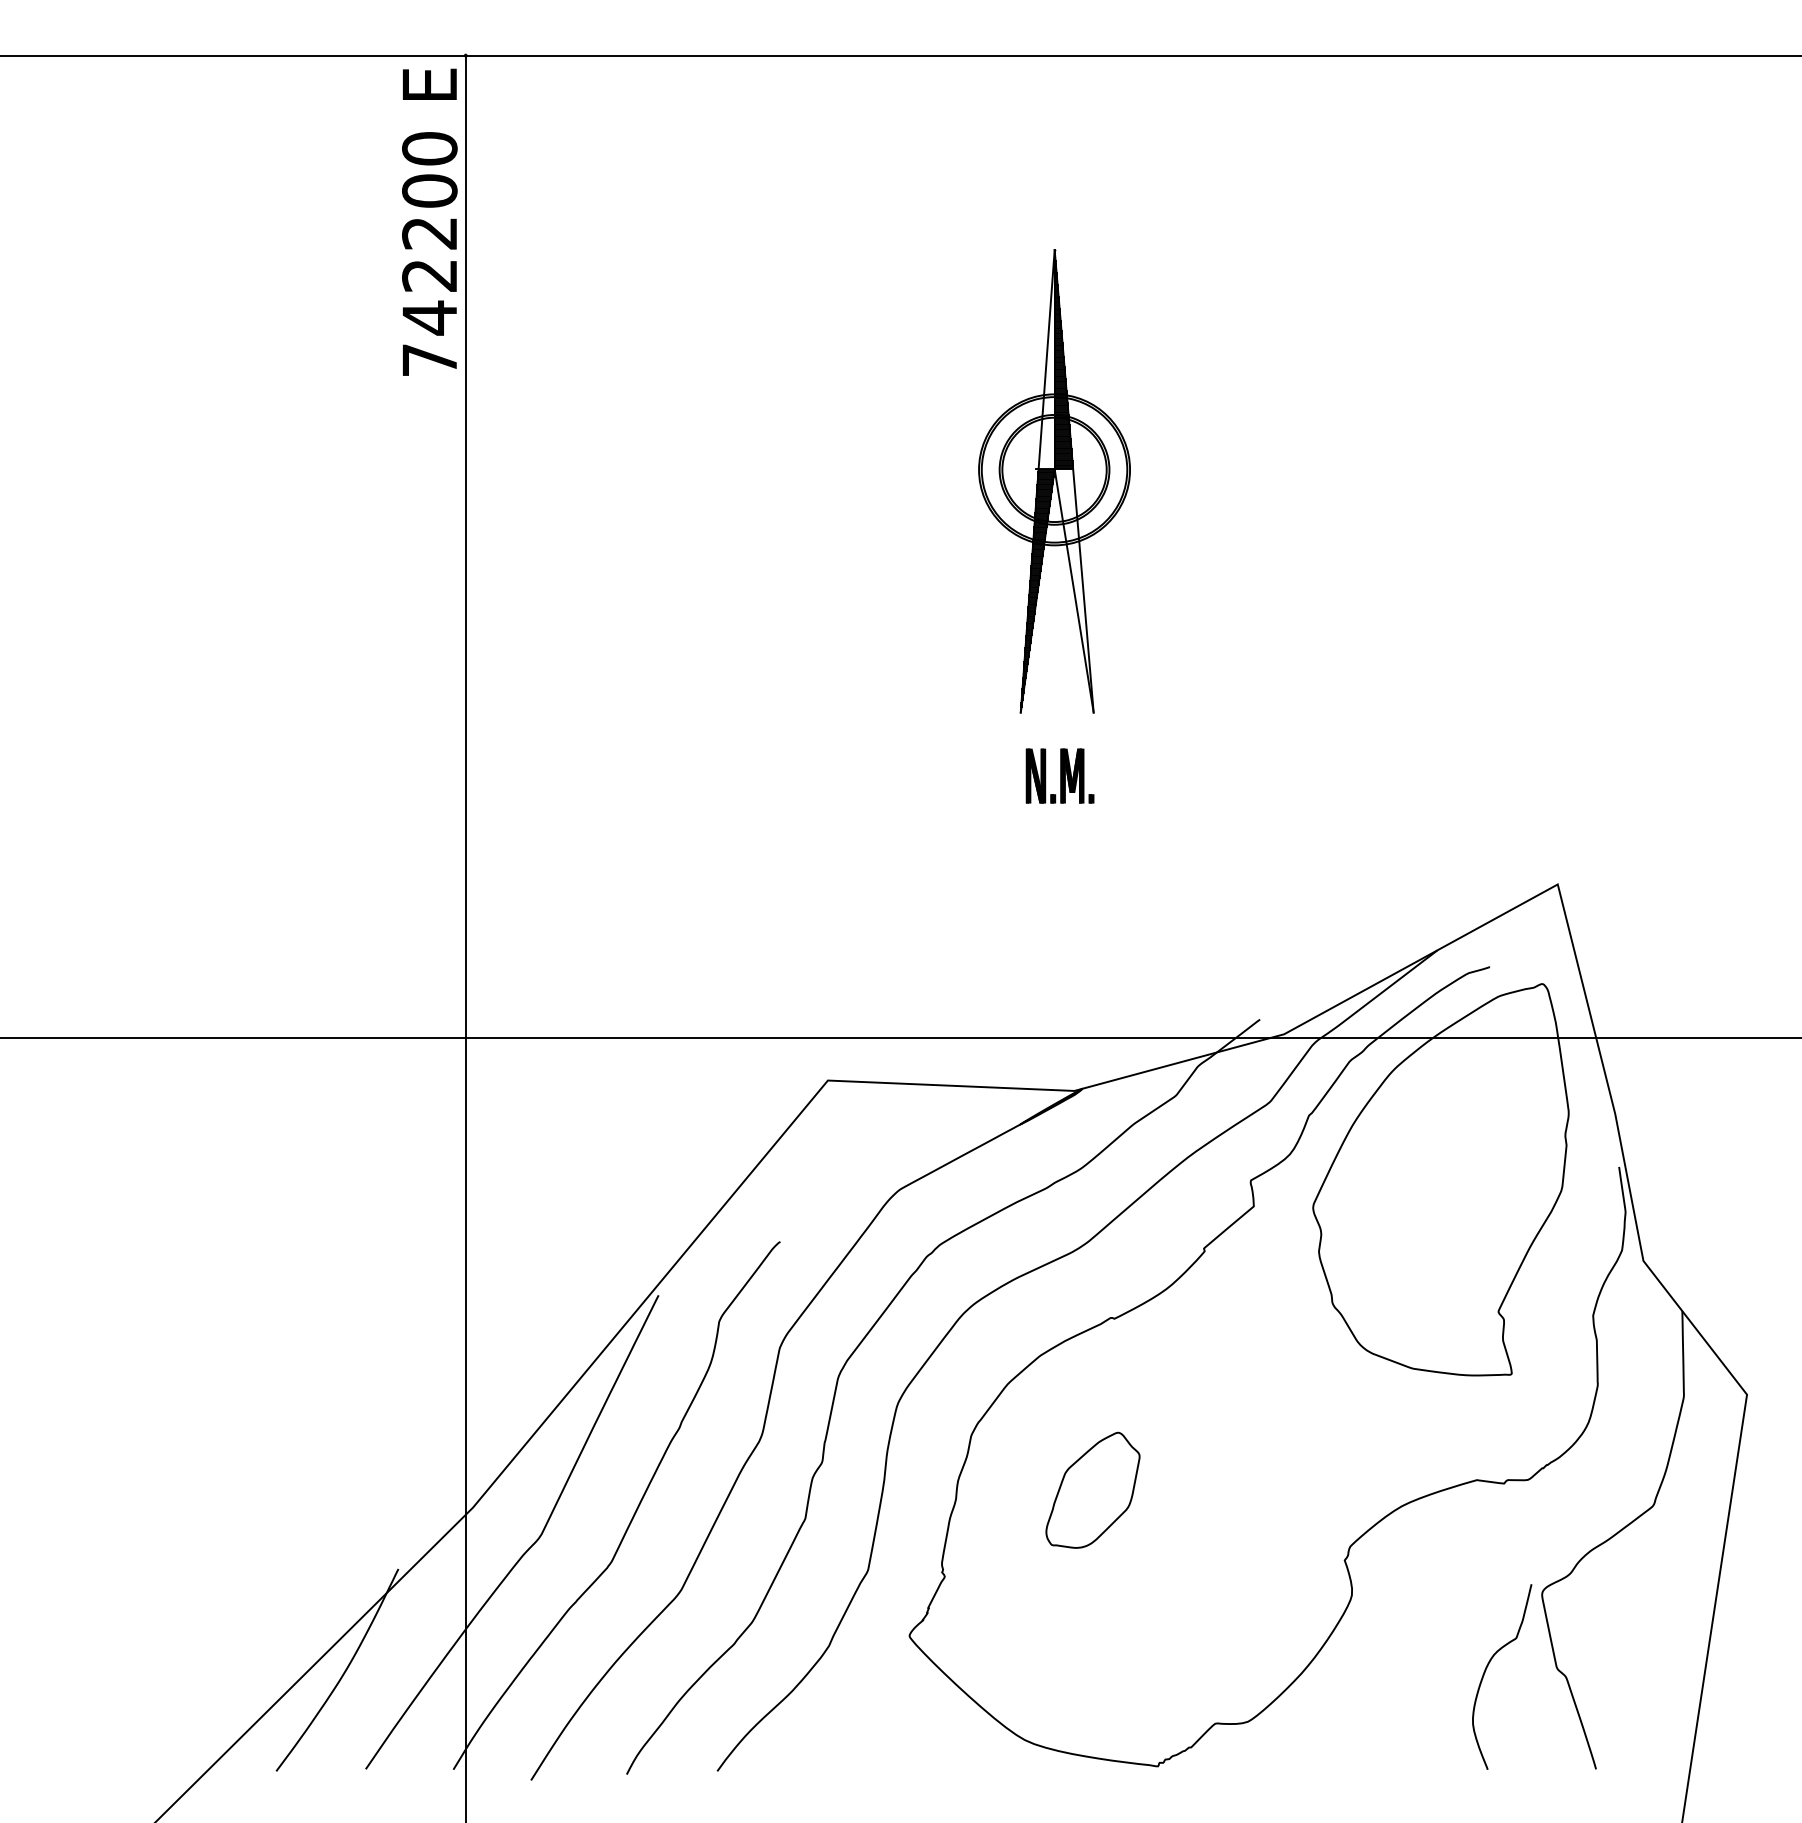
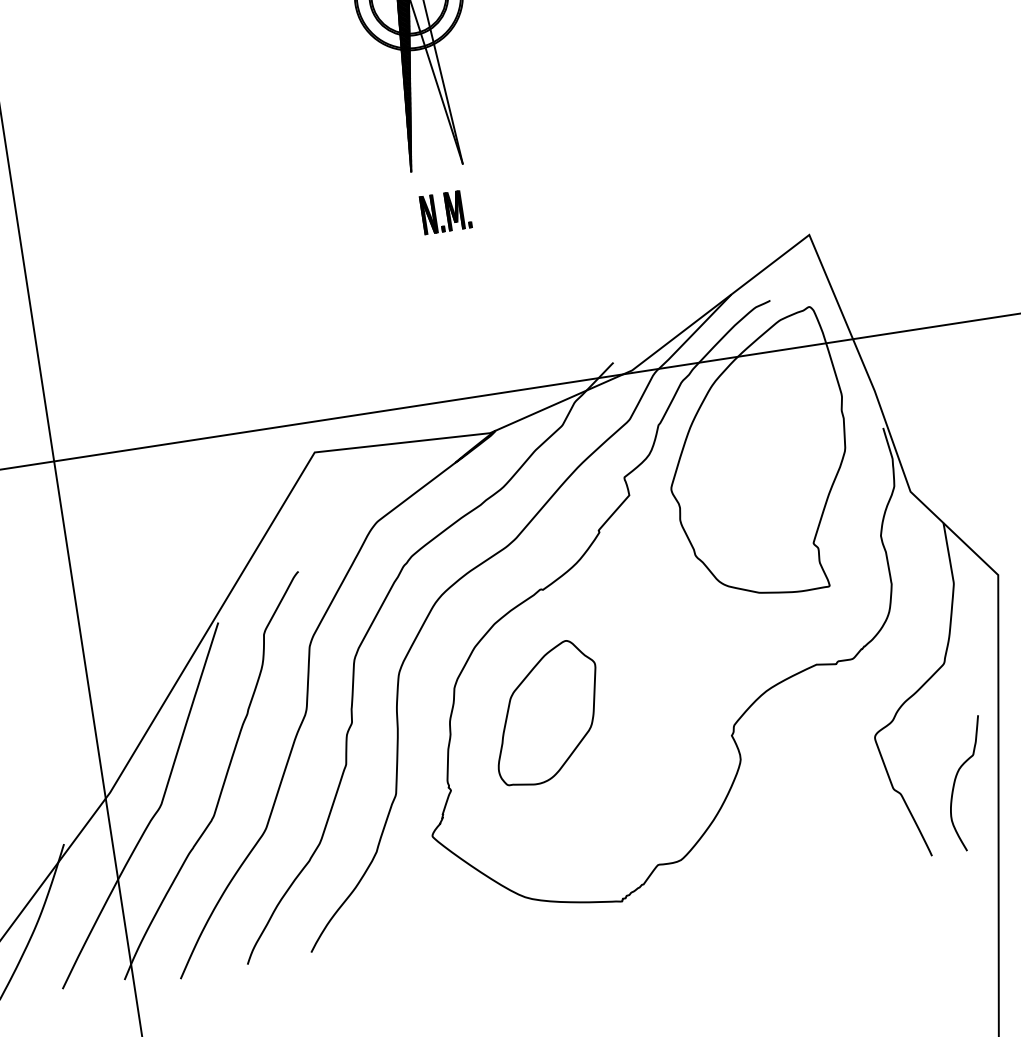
part: (1092, 1490) -> (546, 713), size x1.67
curve: (1487, 1668) -> (956, 779), moved

